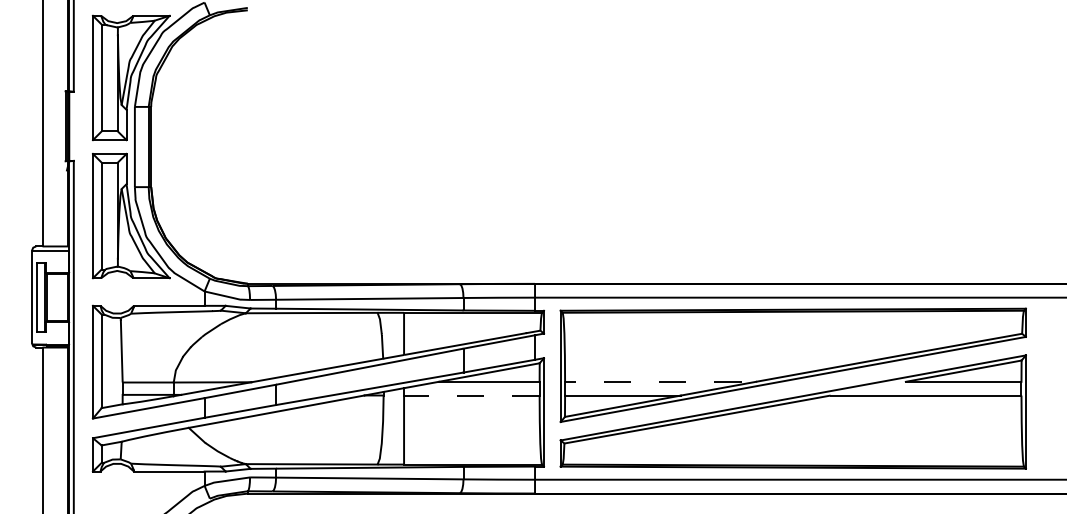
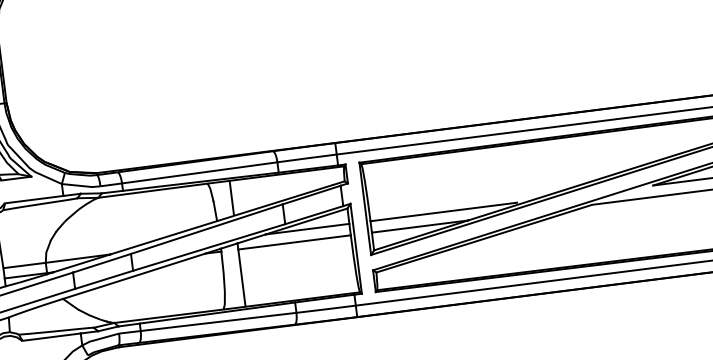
line: (652, 381) -> (443, 211), dashed -> solid
line: (471, 395) -> (294, 242), dashed -> solid

